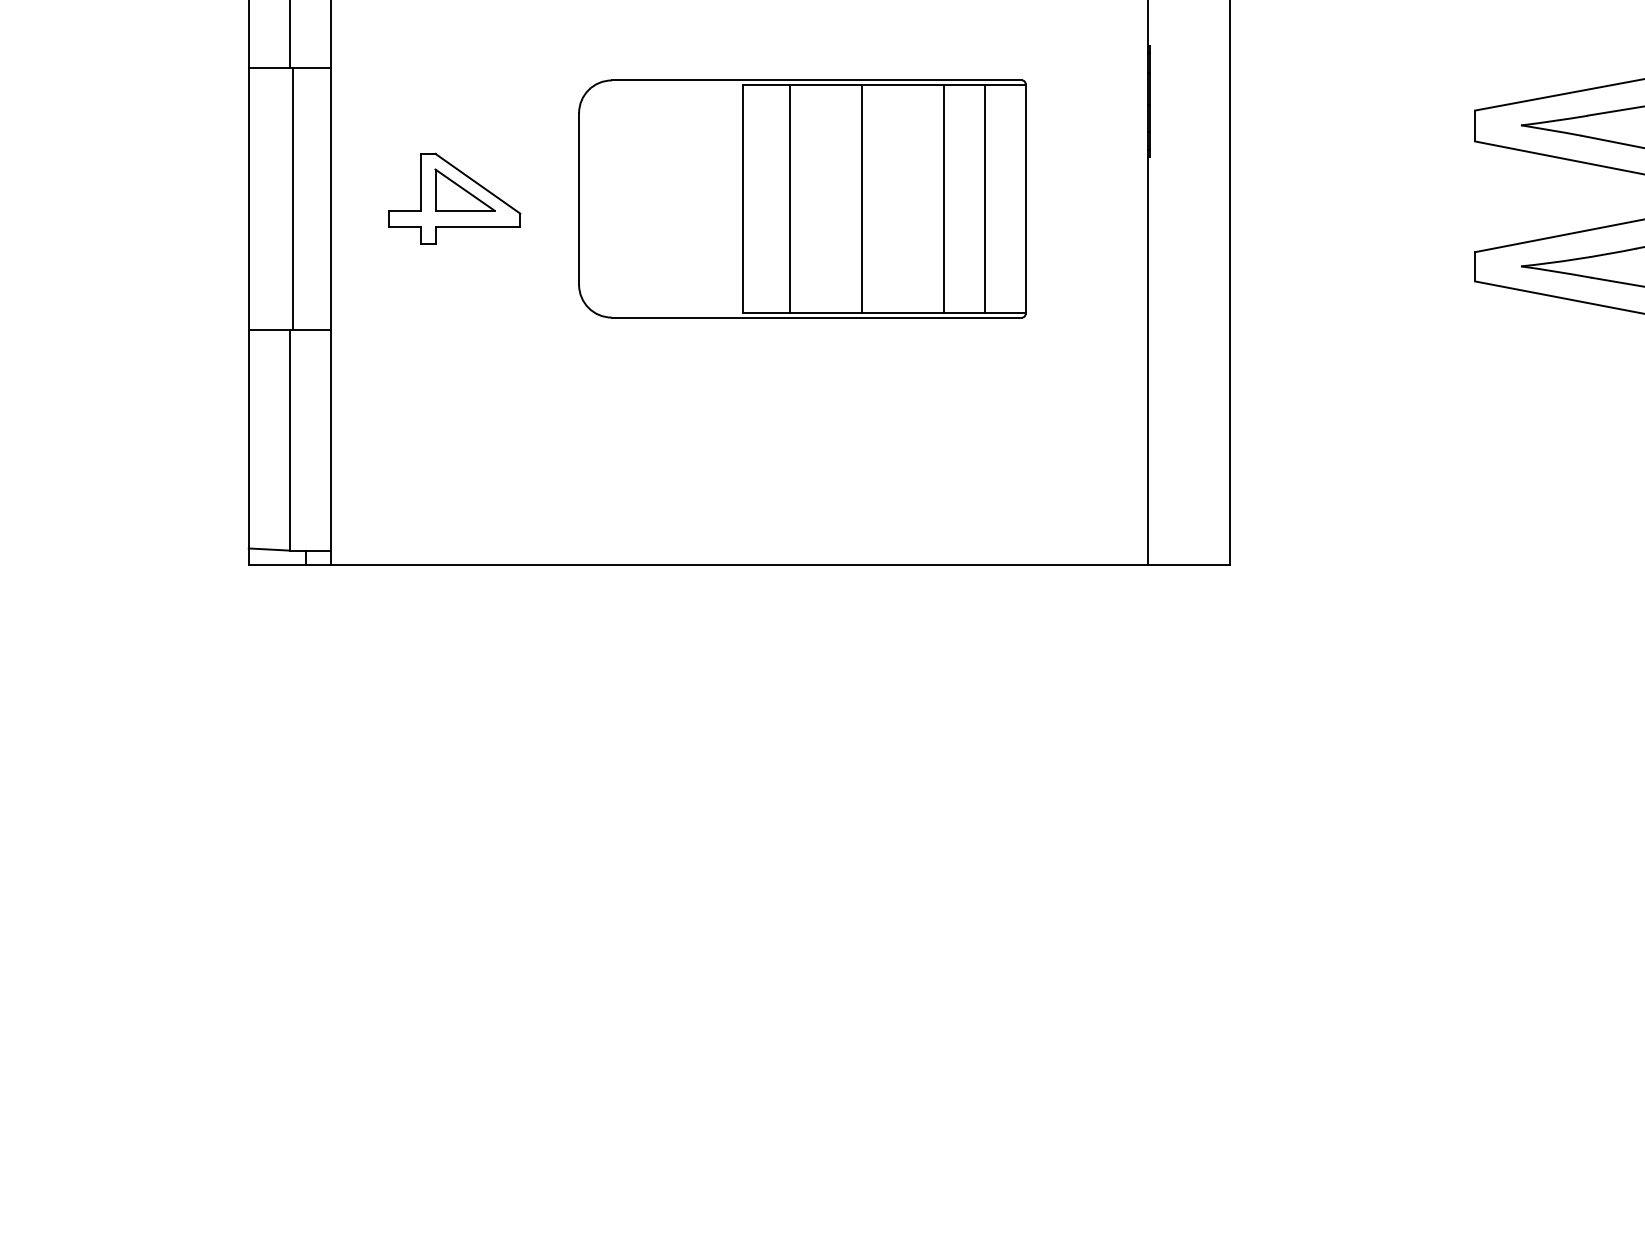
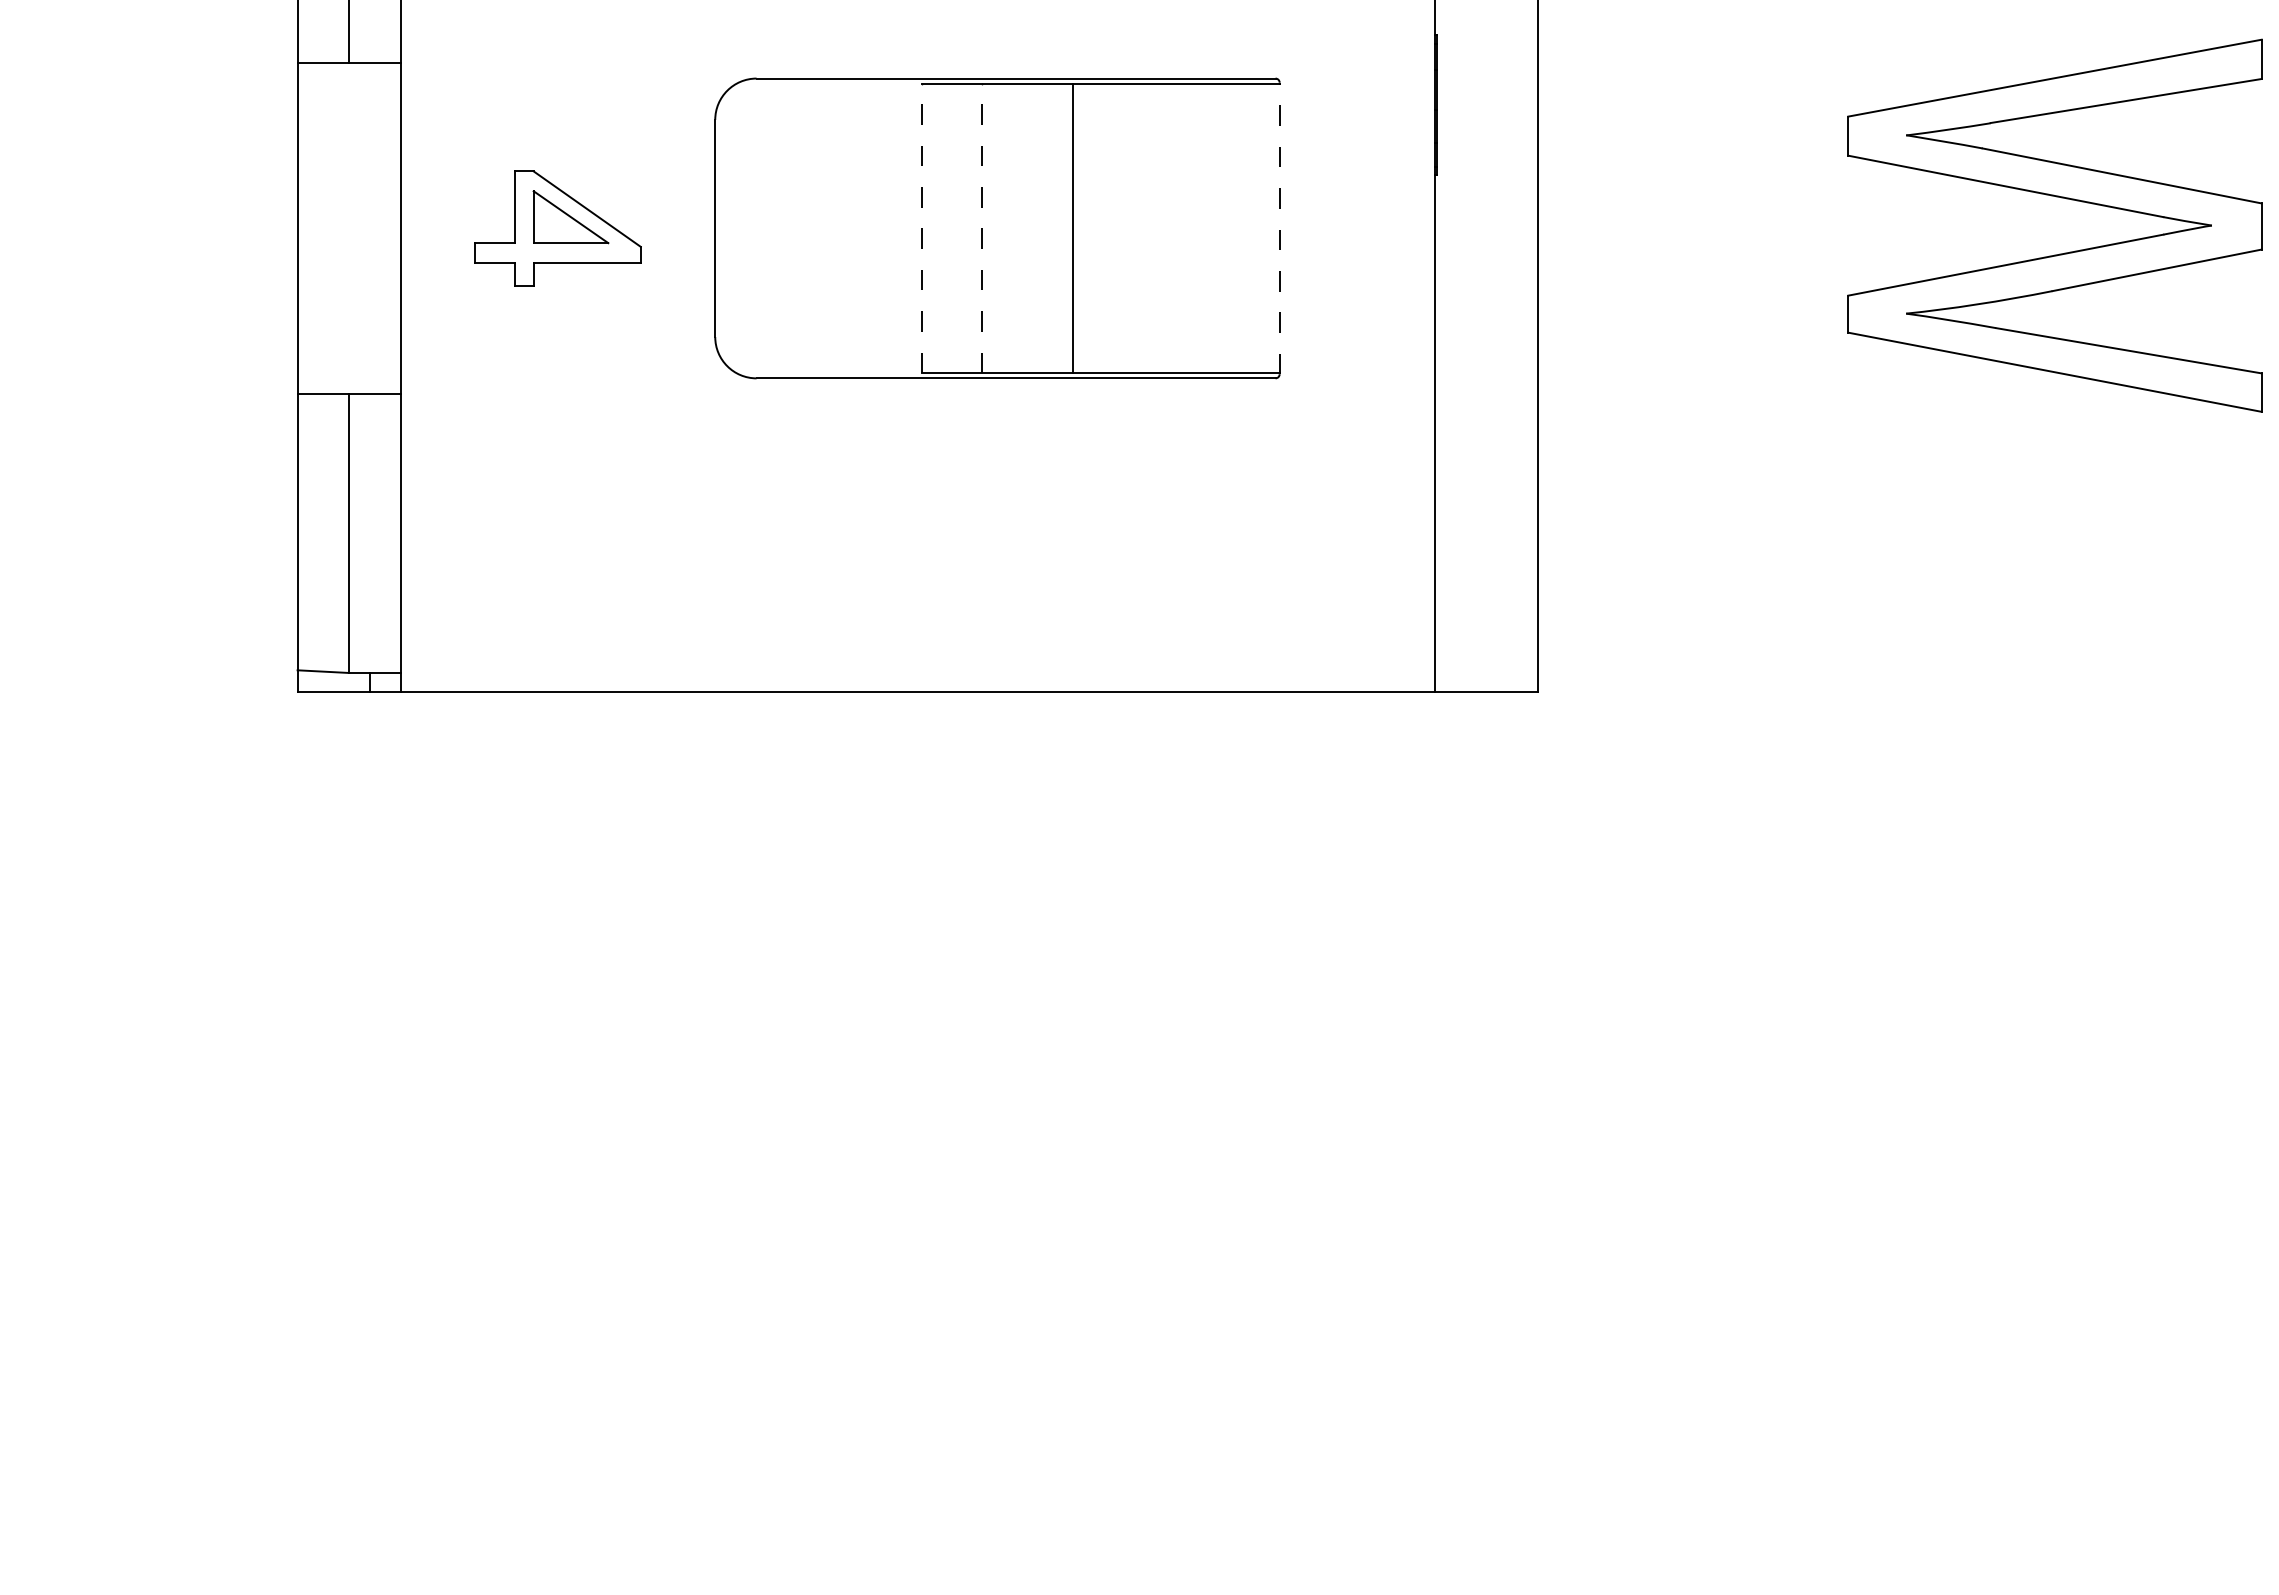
line: (292, 199) -> (353, 228), removed
line: (743, 199) -> (922, 228), solid -> dashed
line: (789, 199) -> (981, 228), solid -> dashed
line: (943, 199) -> (1176, 228), removed
line: (984, 199) -> (1227, 228), removed
line: (1025, 199) -> (1279, 228), solid -> dashed

